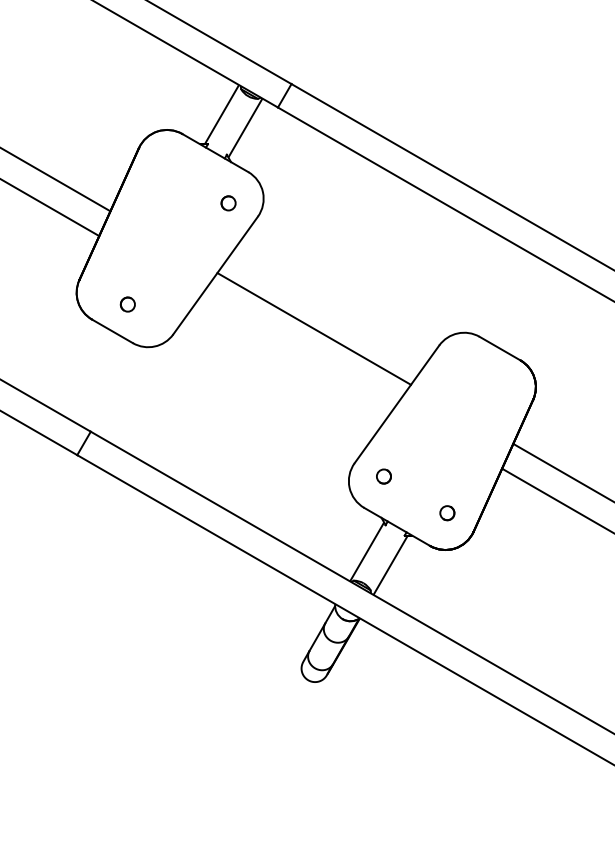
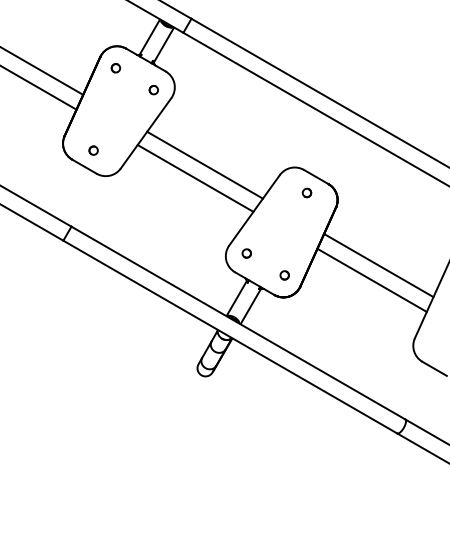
part: (164, 167) -> (115, 68), added
line: (298, 351) -> (195, 178), added
part: (483, 374) -> (306, 192), added

